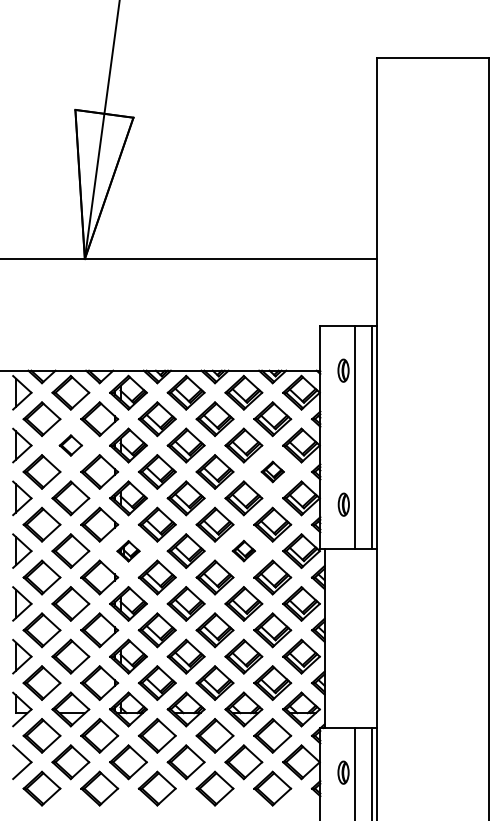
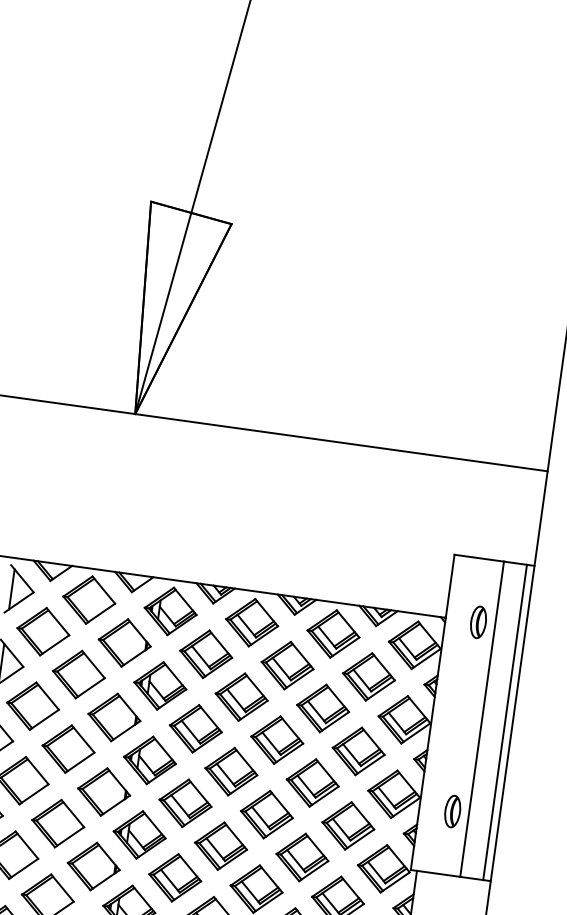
part: (70, 445) -> (78, 674), size x1.67
part: (272, 471) -> (358, 750), size x1.67
part: (243, 550) -> (302, 856), size x1.67
part: (128, 551) -> (139, 835), size x1.67

